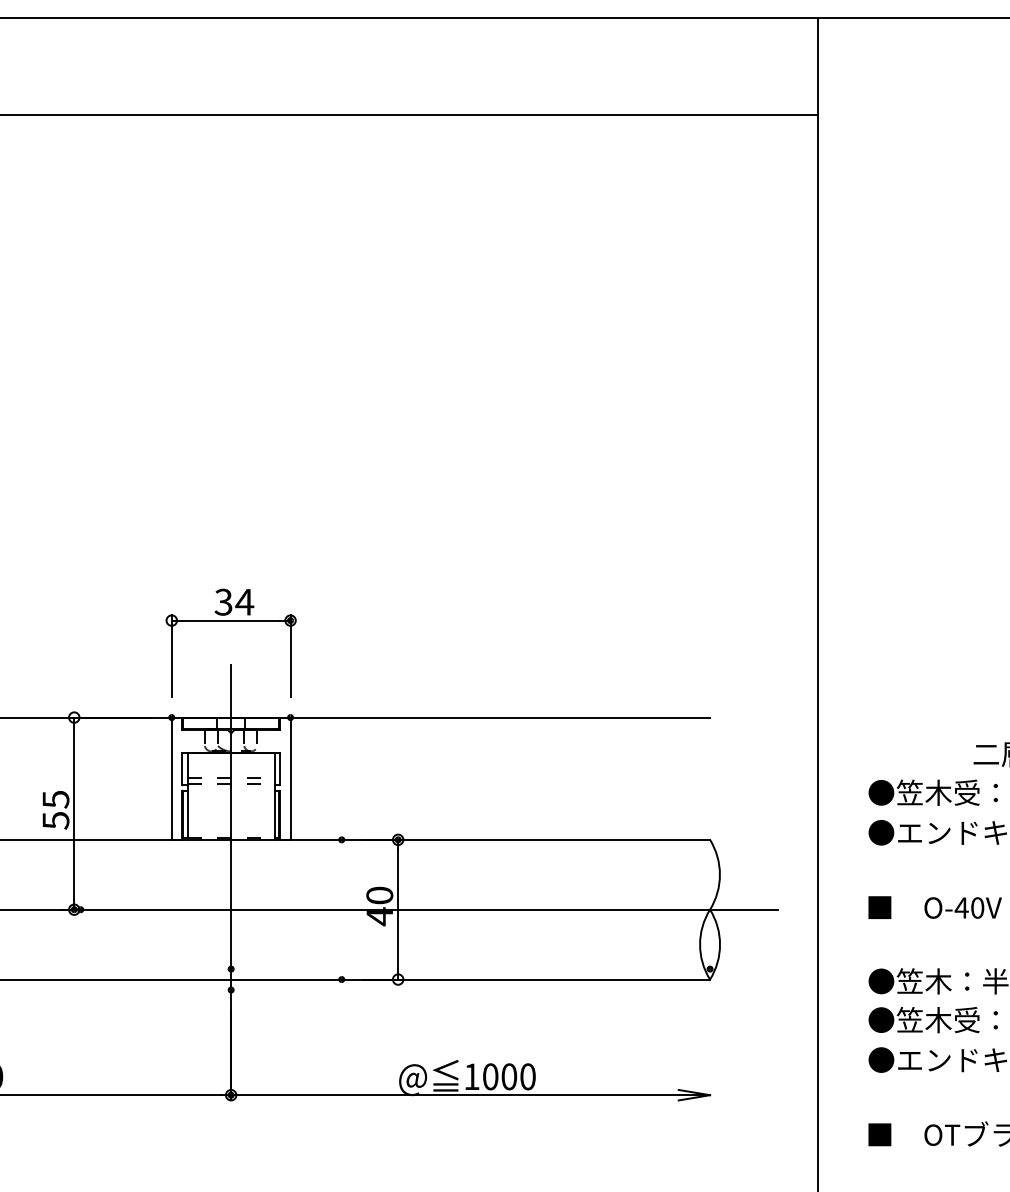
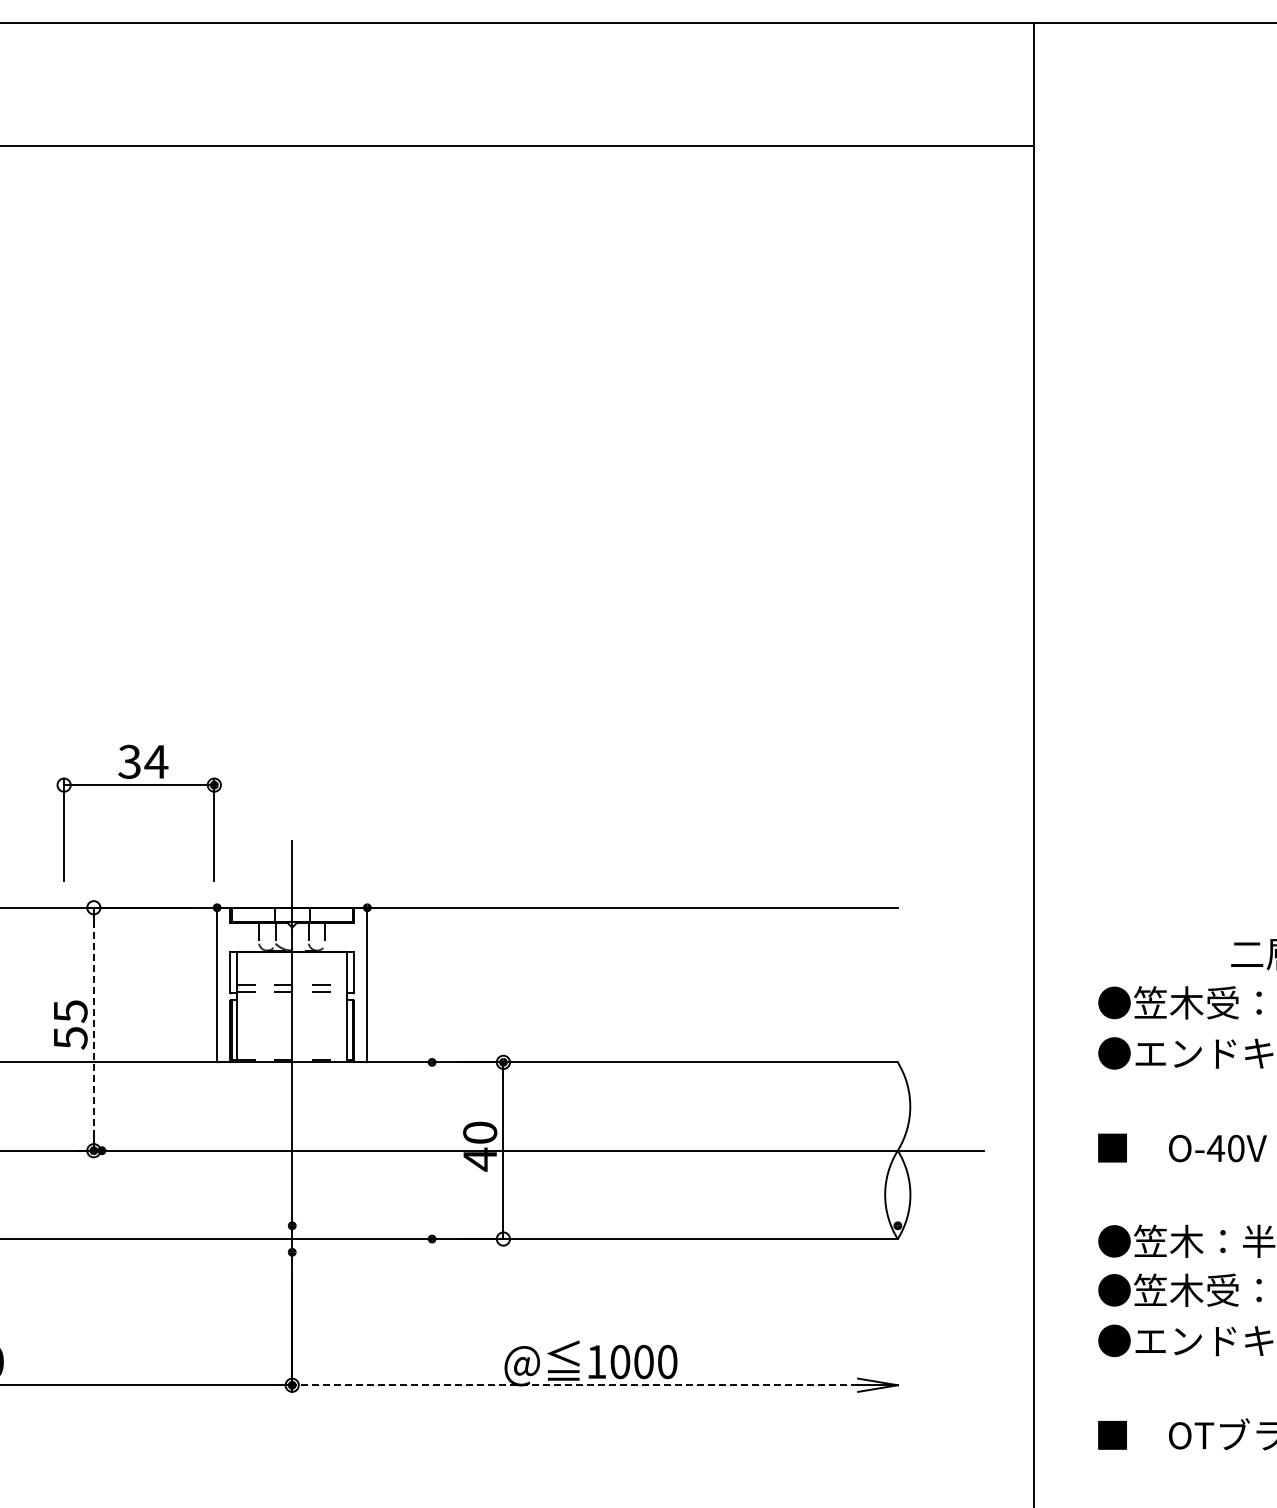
part: (230, 620) -> (138, 785), moved
line: (74, 813) -> (93, 1029), solid -> dashed
line: (455, 1095) -> (575, 1385), solid -> dashed

